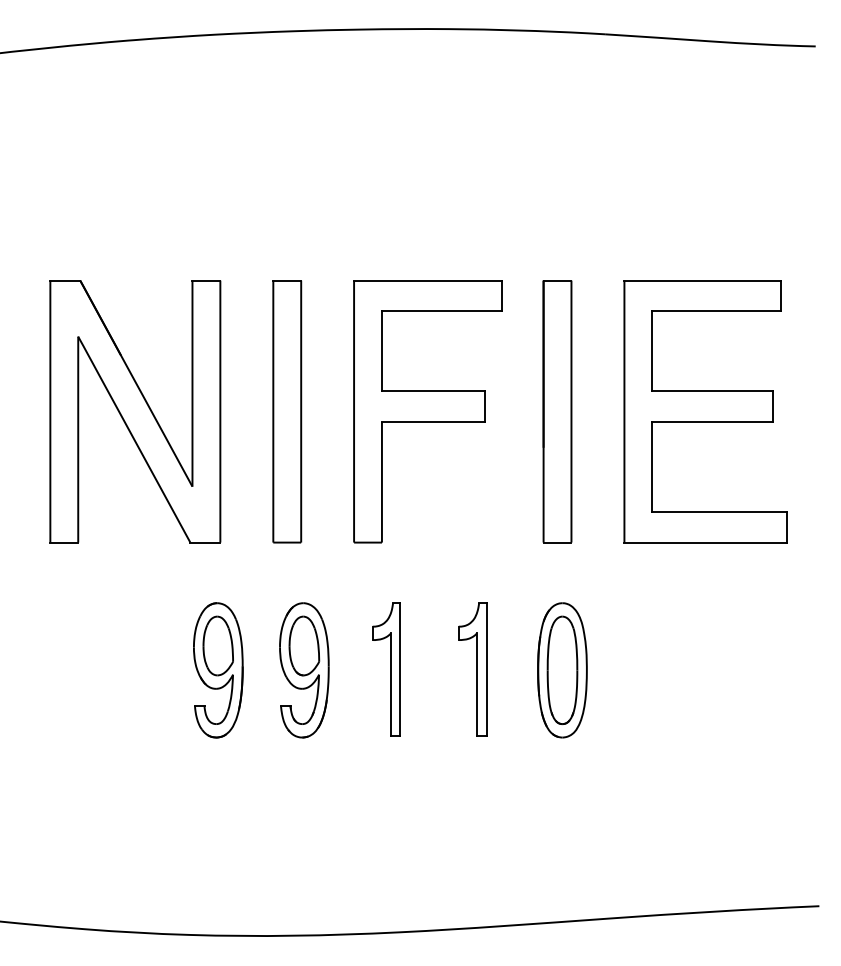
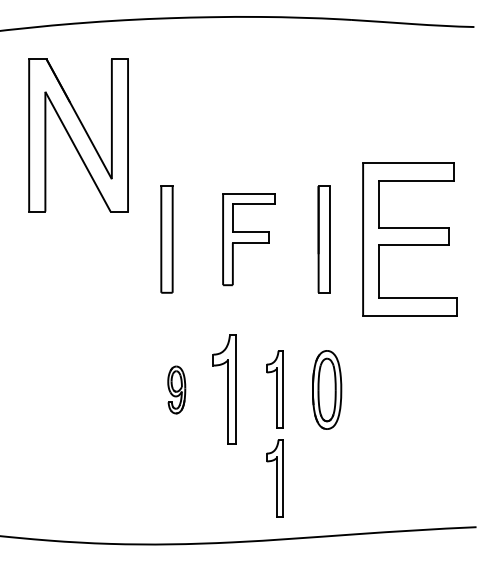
part: (135, 411) -> (78, 135), moved
part: (286, 411) -> (166, 239), size x0.7
part: (427, 411) -> (248, 239), size x0.6
part: (558, 411) -> (324, 239), size x0.7
part: (217, 669) -> (126, 389), removed
part: (303, 669) -> (176, 389), size x0.6
part: (386, 669) -> (224, 389), size x1.4
part: (472, 822) -> (274, 478), added

